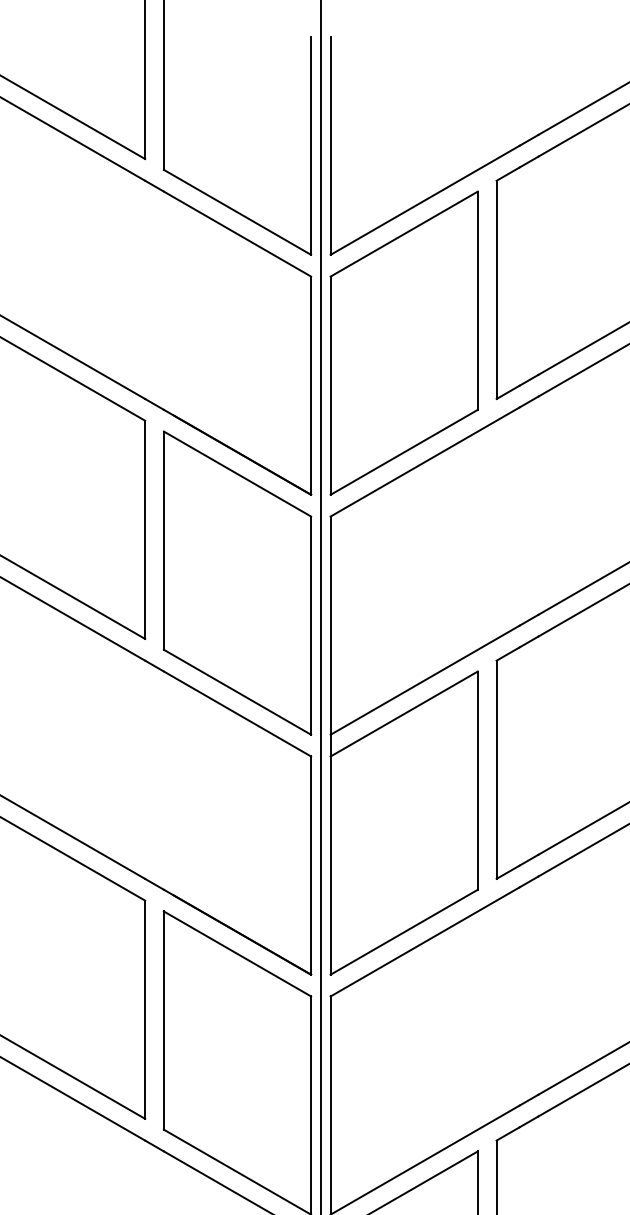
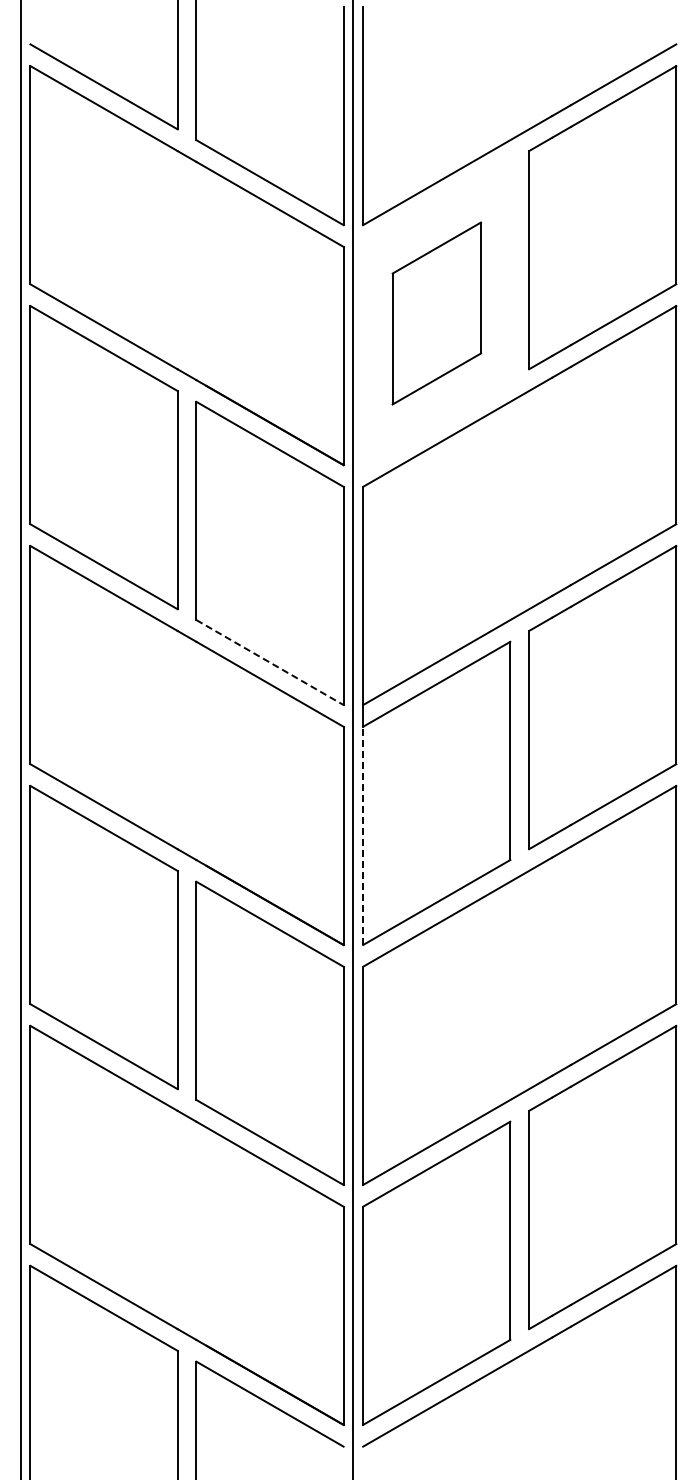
part: (404, 343) -> (436, 313), size x0.6
line: (238, 692) -> (270, 662), solid -> dashed
line: (331, 865) -> (363, 835), solid -> dashed

